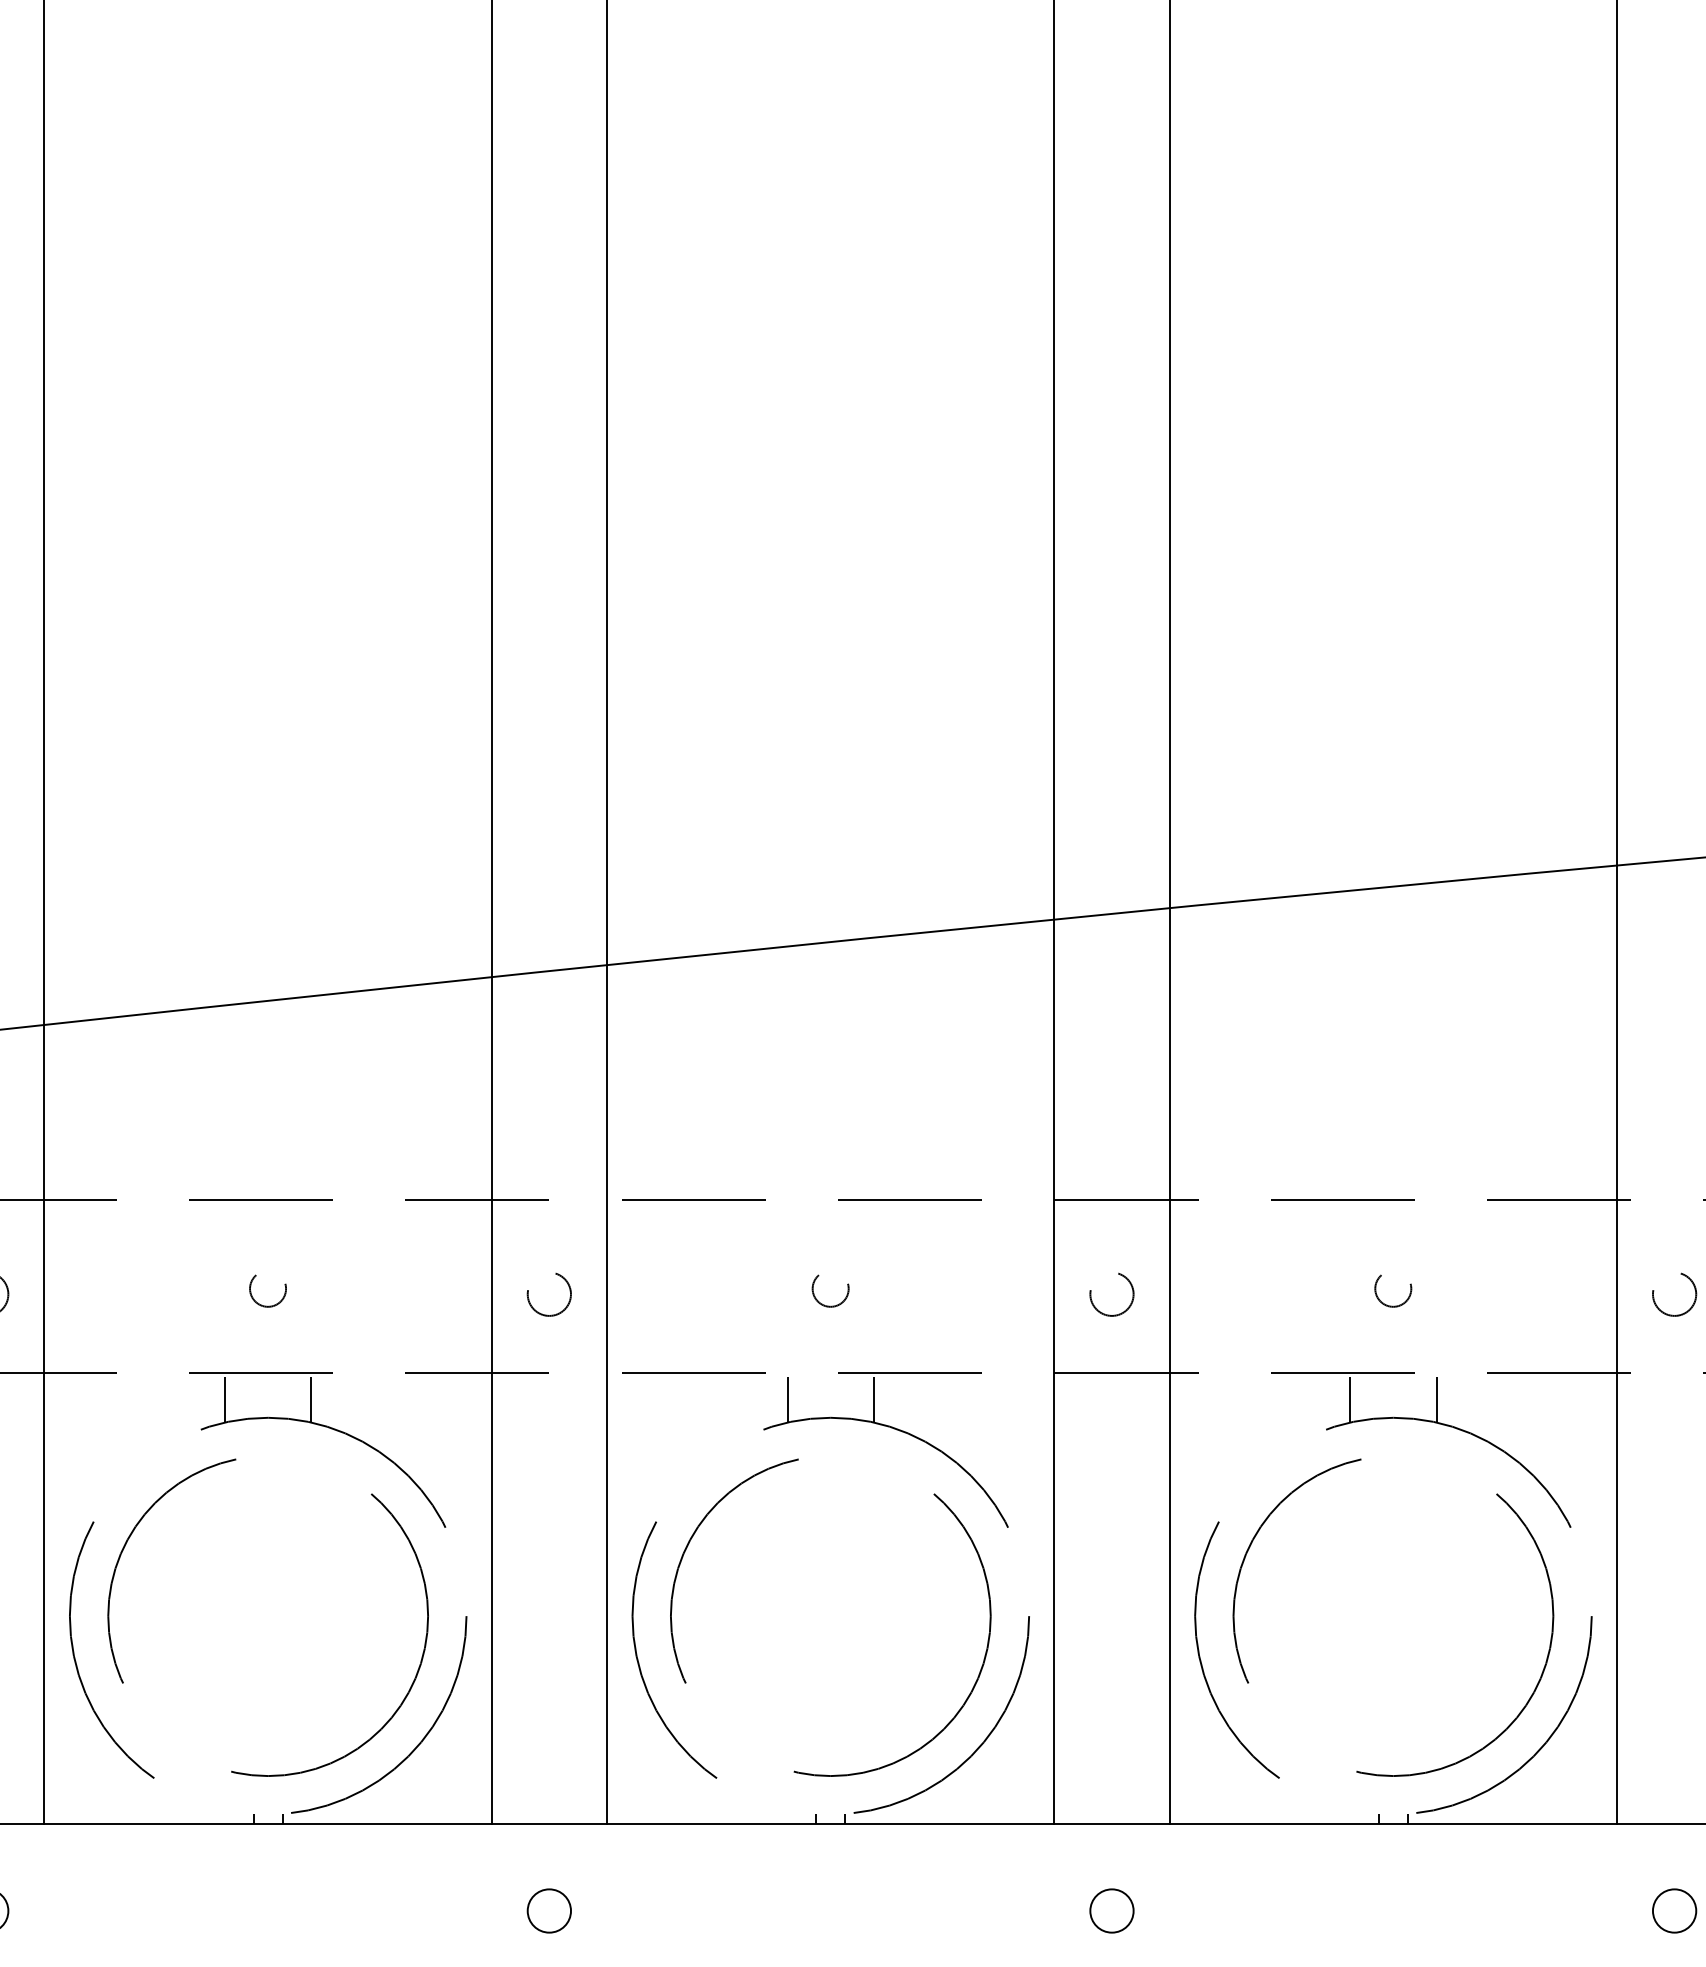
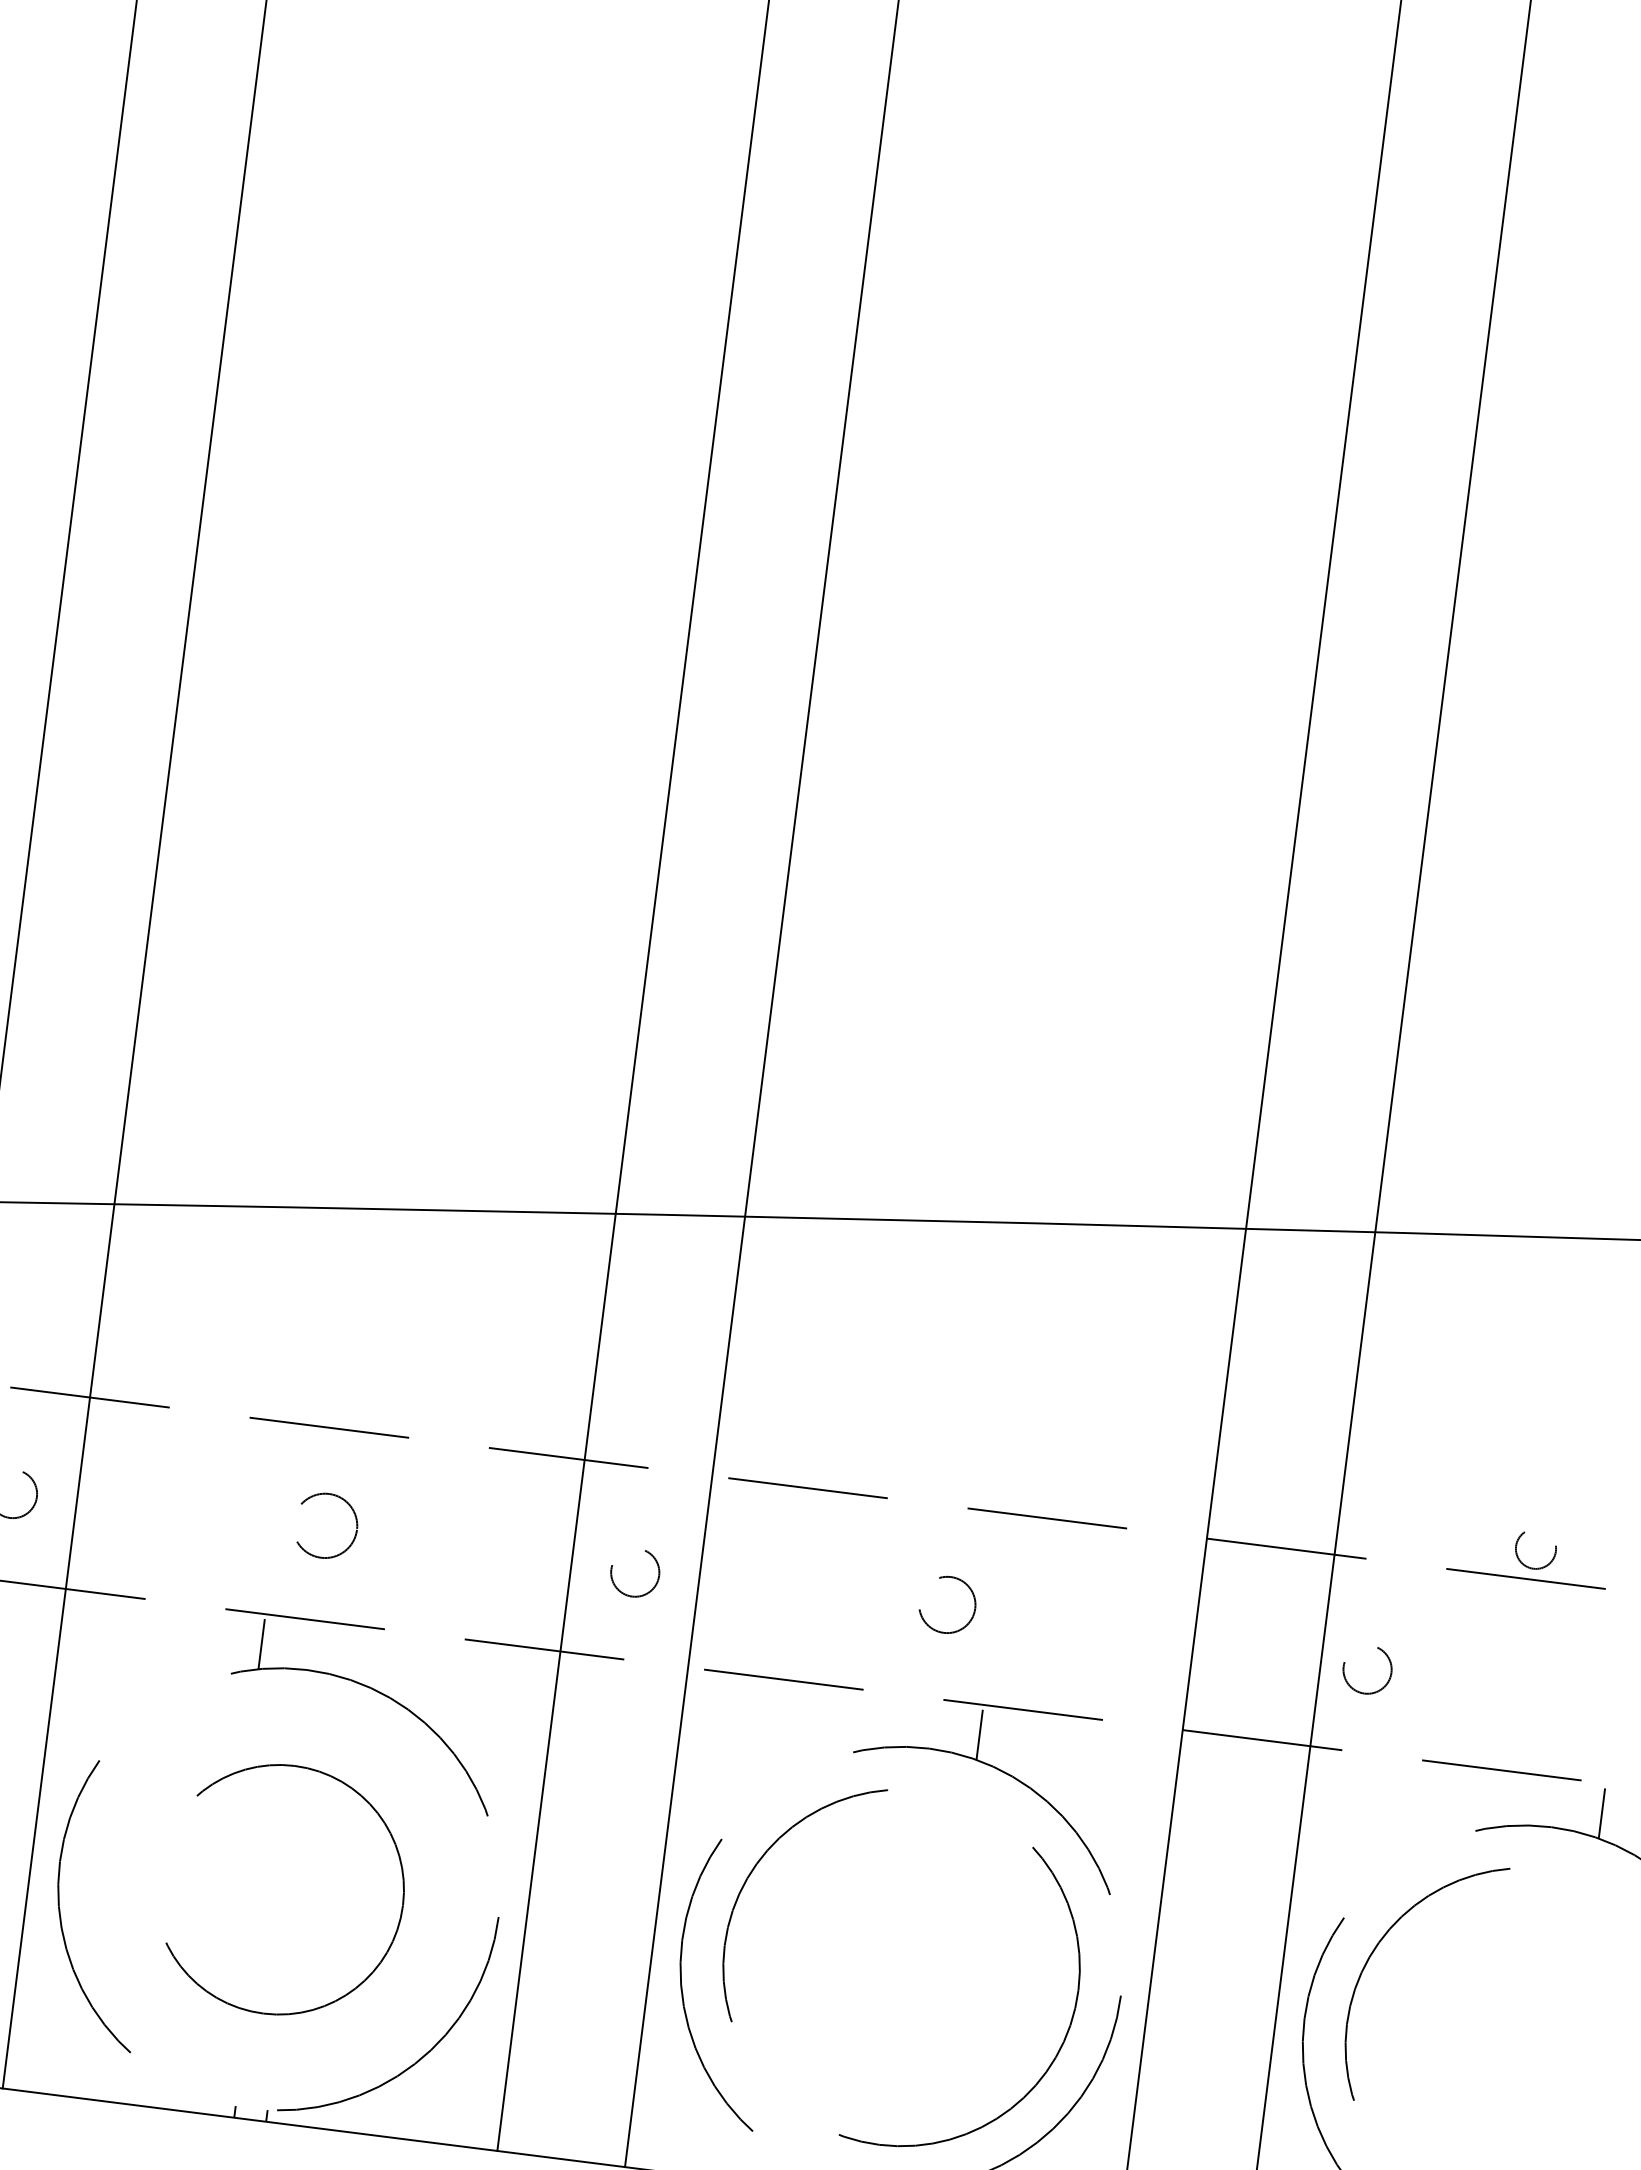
circle: (267, 1290) -> (324, 1529), size x1.6
circle: (830, 1290) -> (946, 1607), size x1.4
circle: (1393, 1290) -> (1535, 1550), moved
circle: (1111, 1294) -> (1367, 1669), moved
line: (311, 1399) -> (357, 1655), removed
line: (787, 1399) -> (883, 1722), removed
line: (1350, 1399) -> (1506, 1800), removed
circle: (267, 1617) -> (278, 1890), size x0.7

